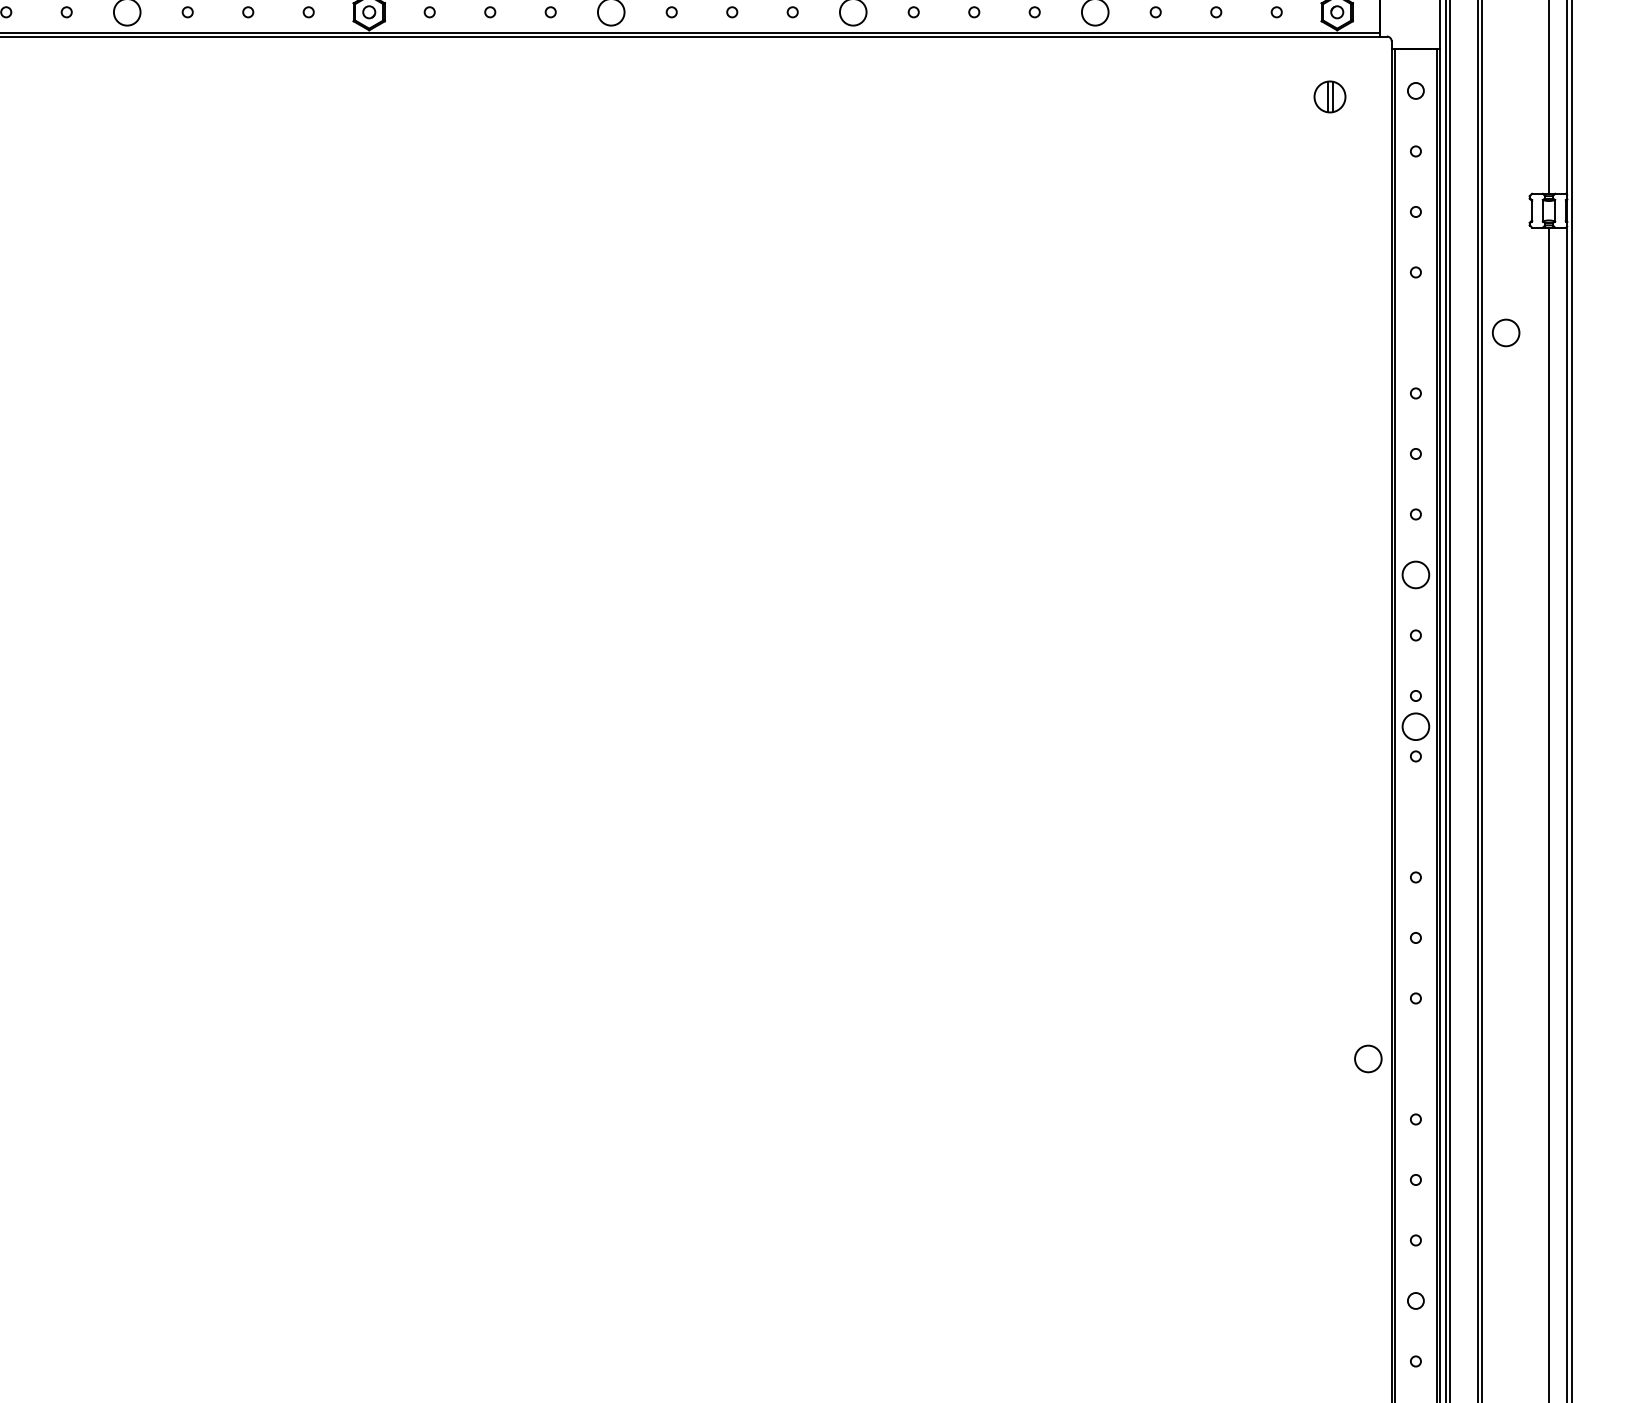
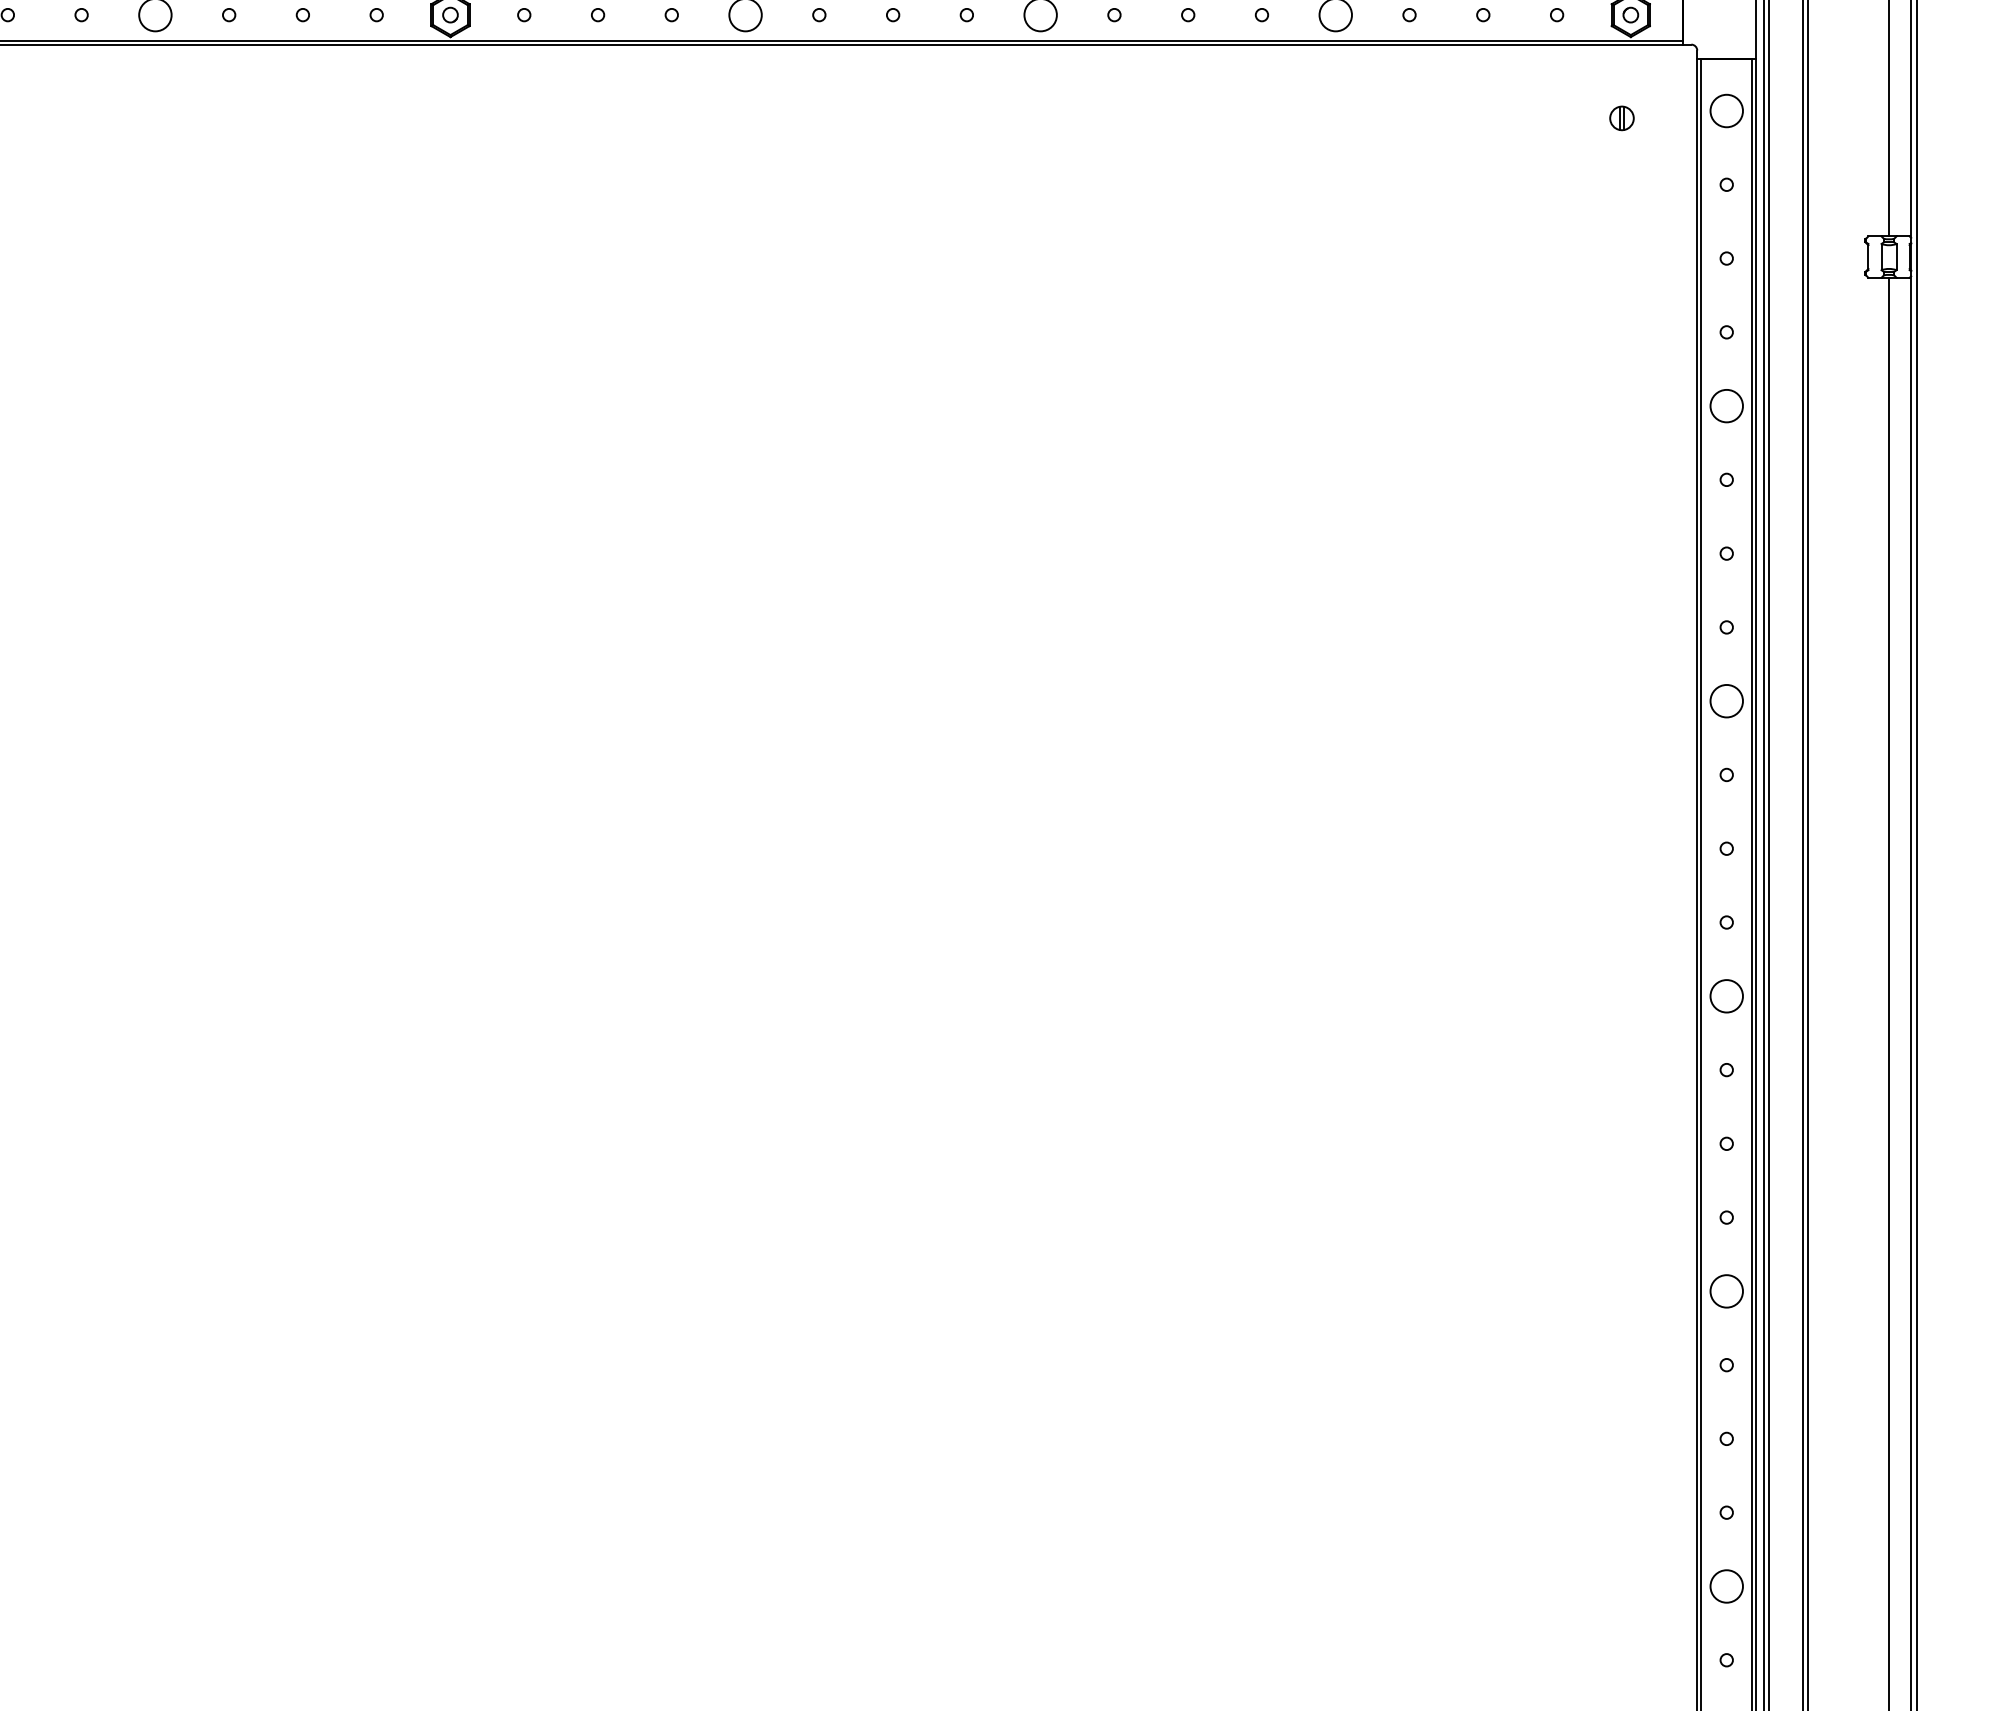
circle: (1415, 90) -> (1726, 110), size x1.67
part: (1329, 97) -> (1621, 118), size x0.62
circle: (1505, 333) -> (1726, 406), moved
circle: (1415, 726) -> (1726, 996), moved
circle: (1368, 1059) -> (1726, 1291), moved
circle: (1415, 1300) -> (1726, 1586), size x1.67

